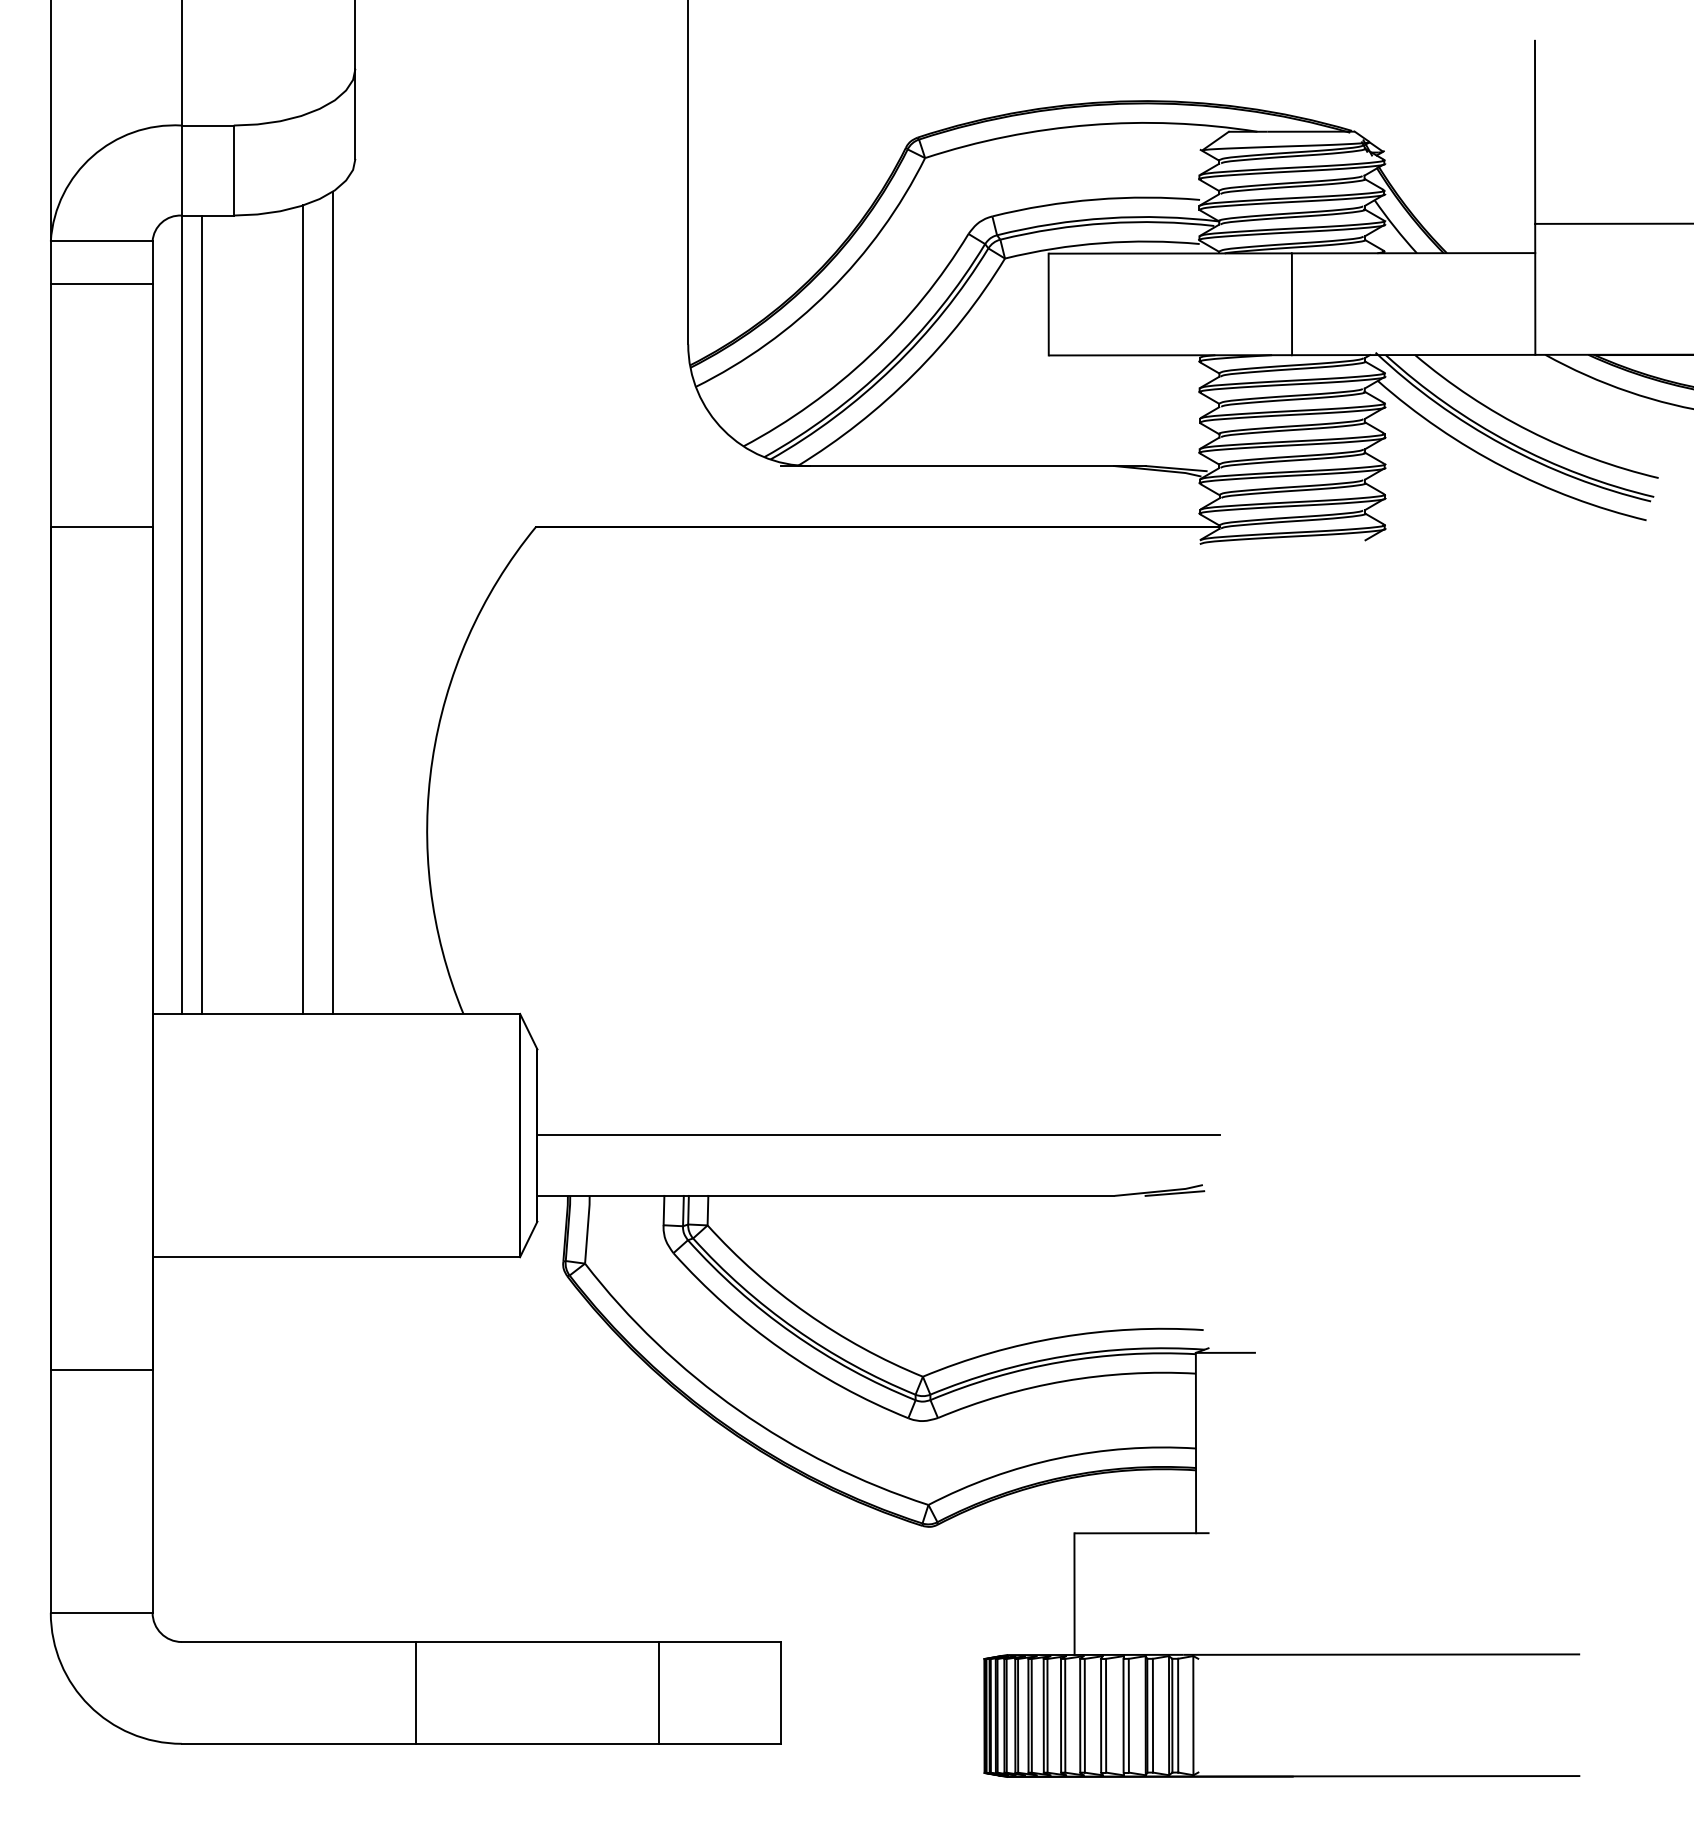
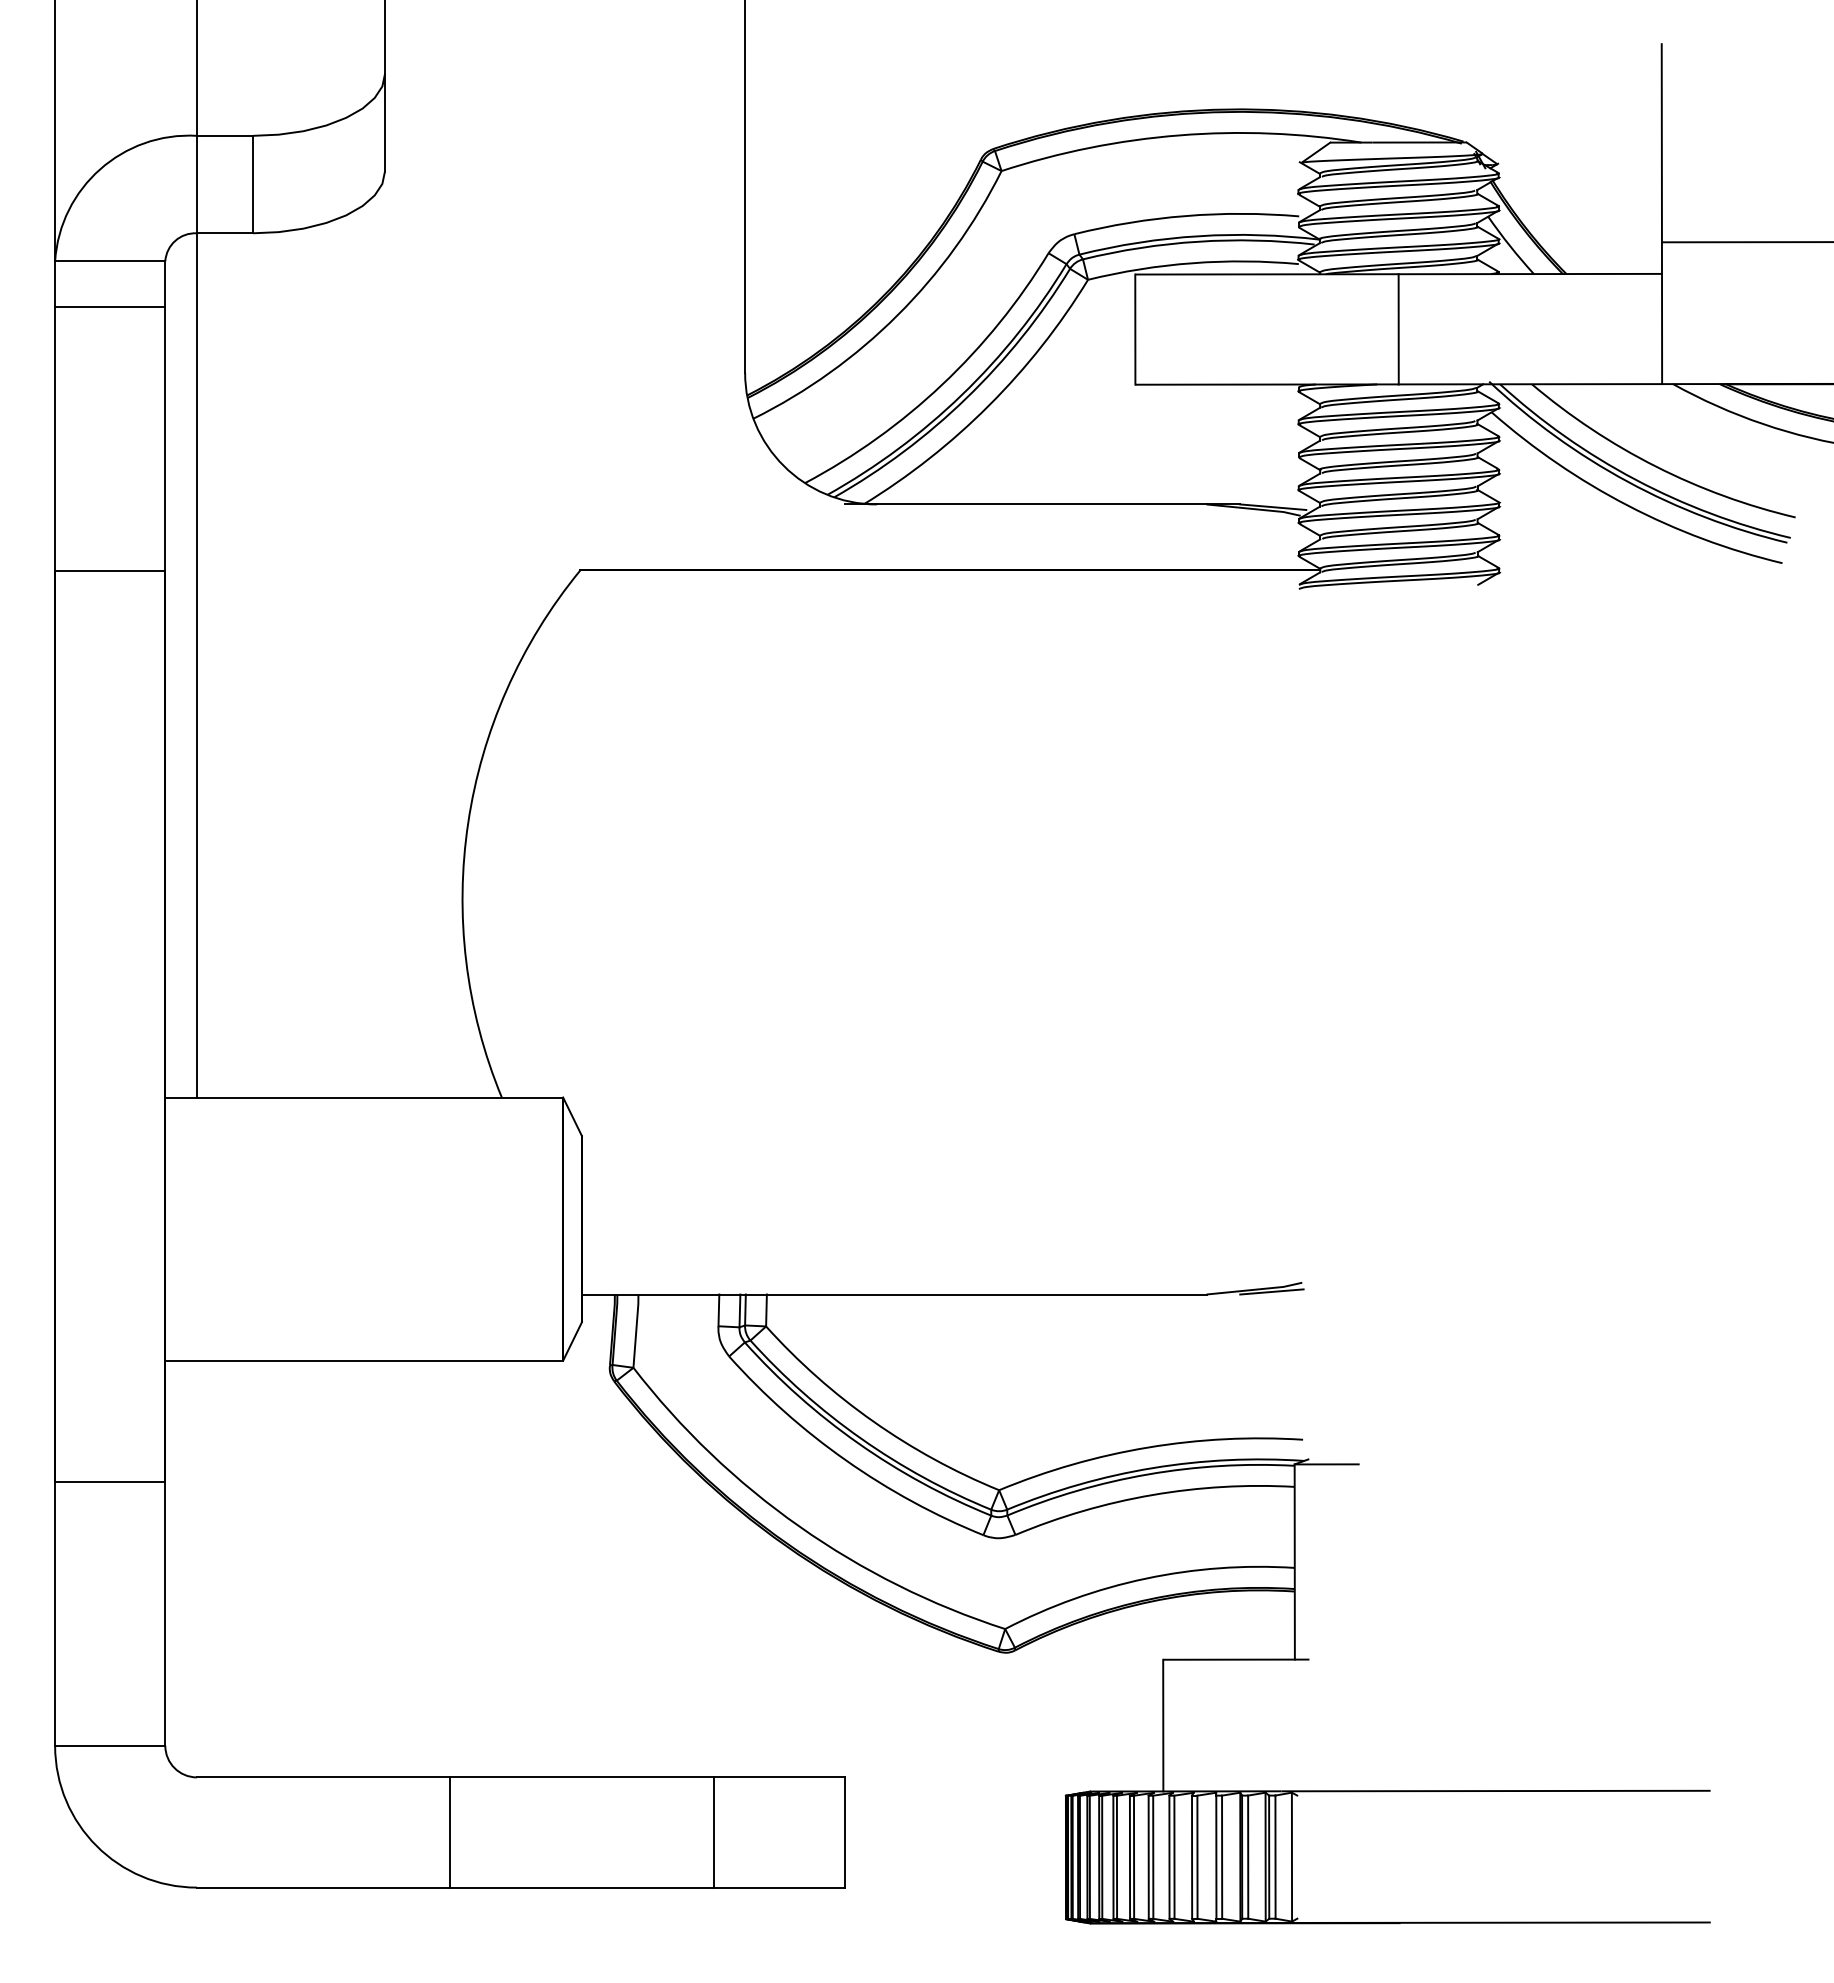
line: (332, 602) -> (360, 652), removed
line: (303, 609) -> (328, 659), removed
line: (201, 614) -> (218, 665), removed
line: (878, 1134) -> (951, 1228), removed

